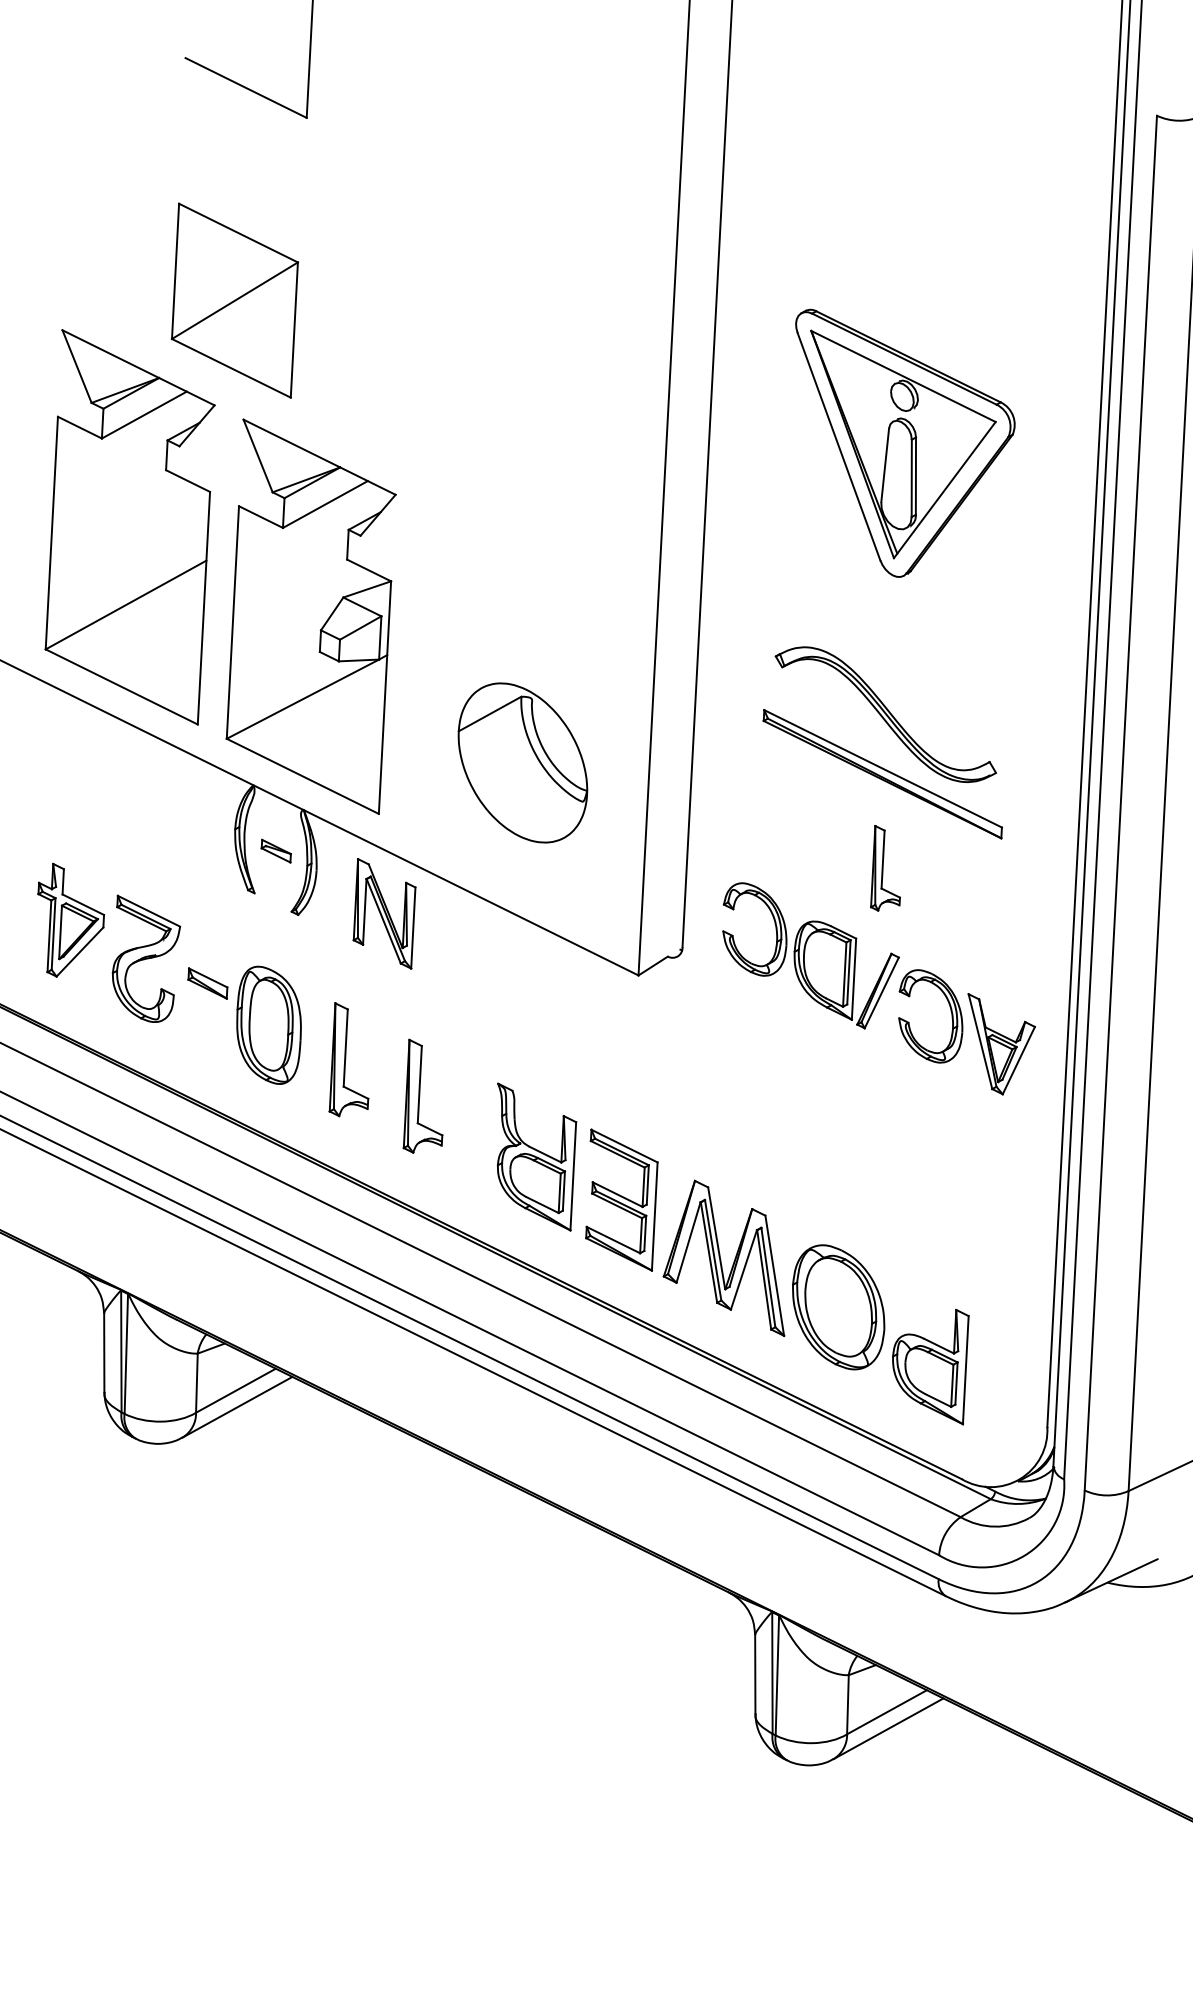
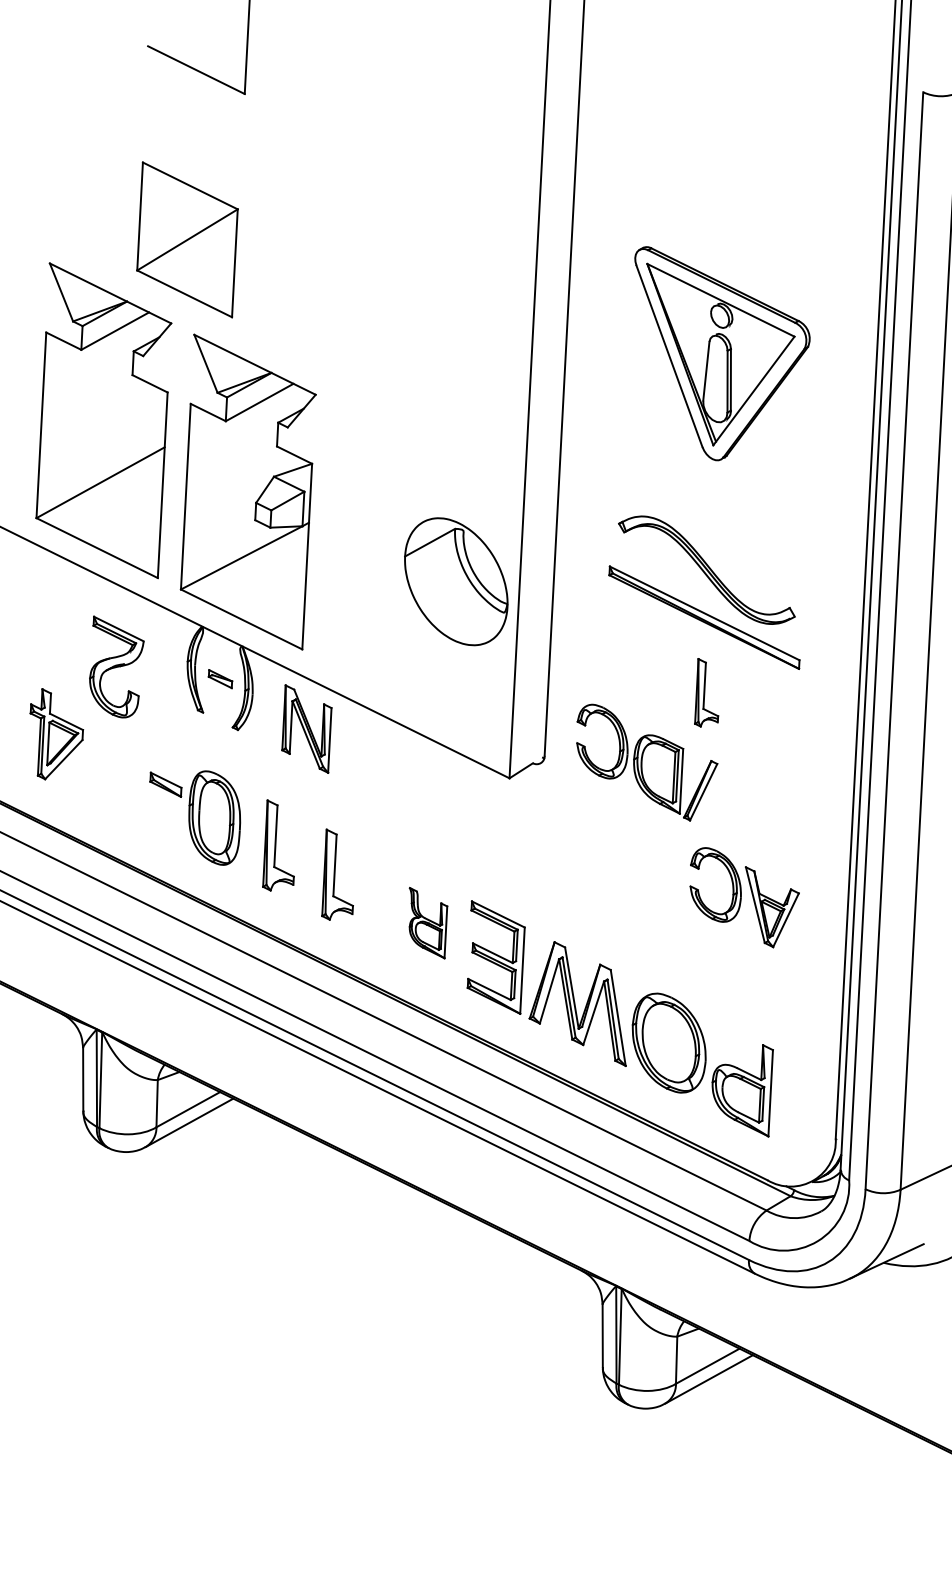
part: (523, 762) -> (456, 581), moved
part: (145, 958) -> (116, 666), moved
part: (966, 1032) -> (744, 897), moved
part: (536, 1156) -> (428, 922), size x0.6

